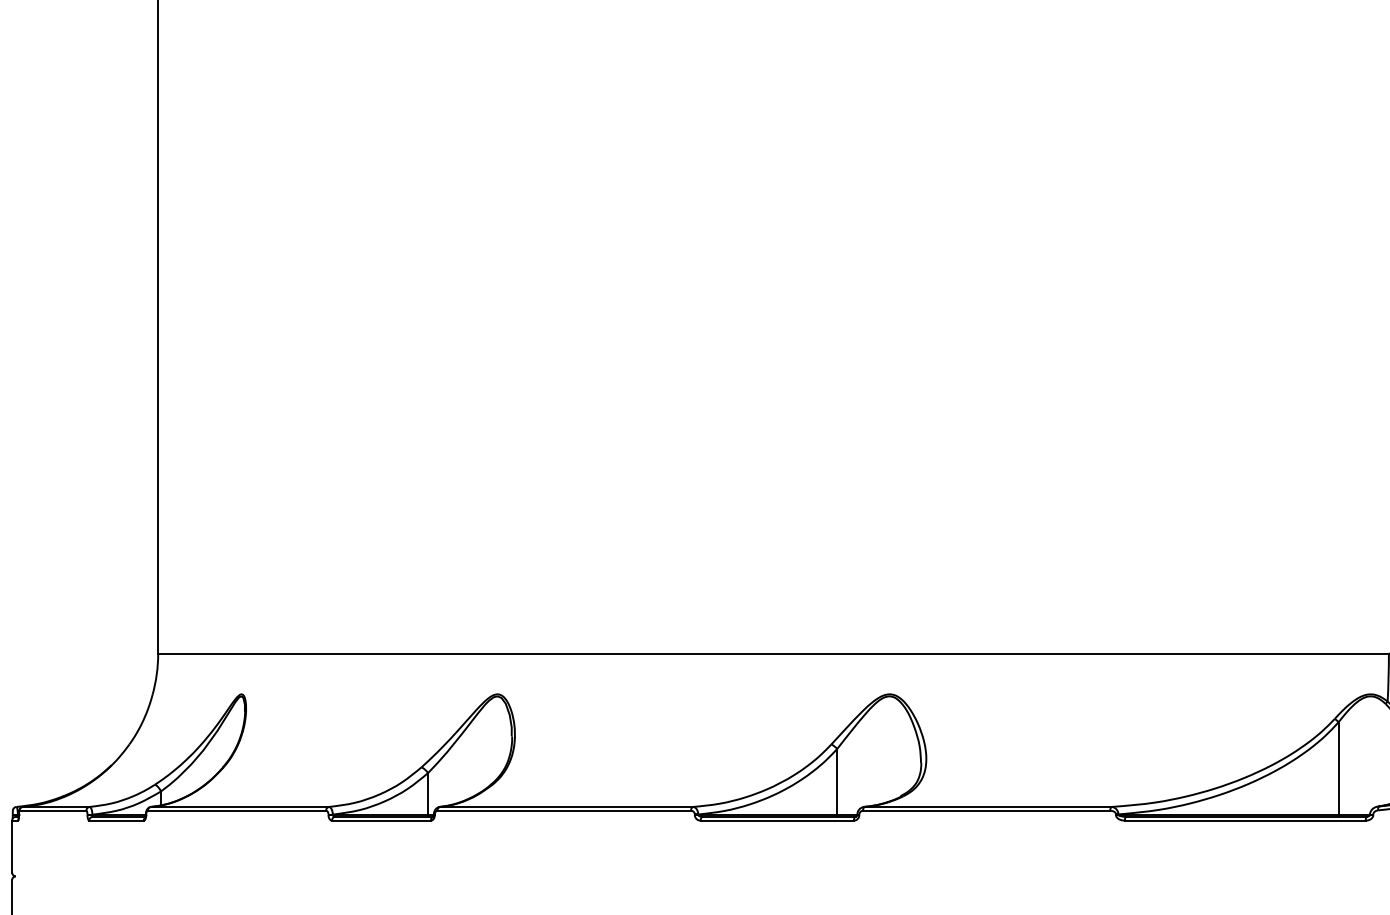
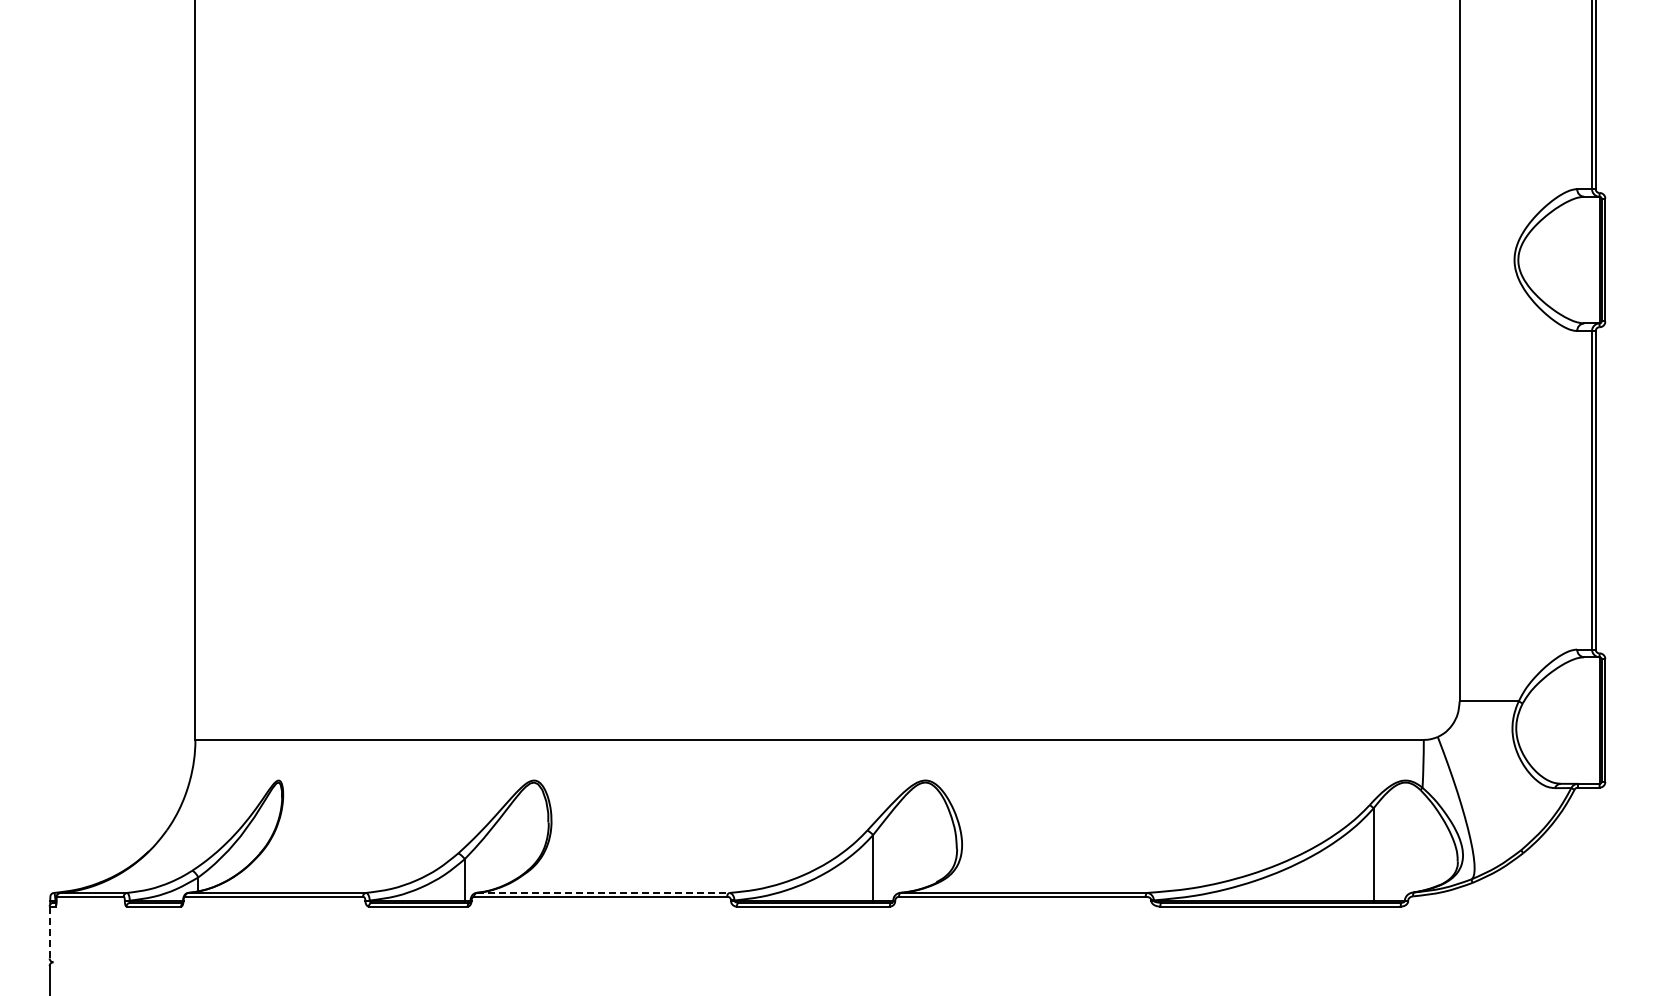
line: (567, 806) -> (603, 892), solid -> dashed
line: (11, 846) -> (49, 932), solid -> dashed

